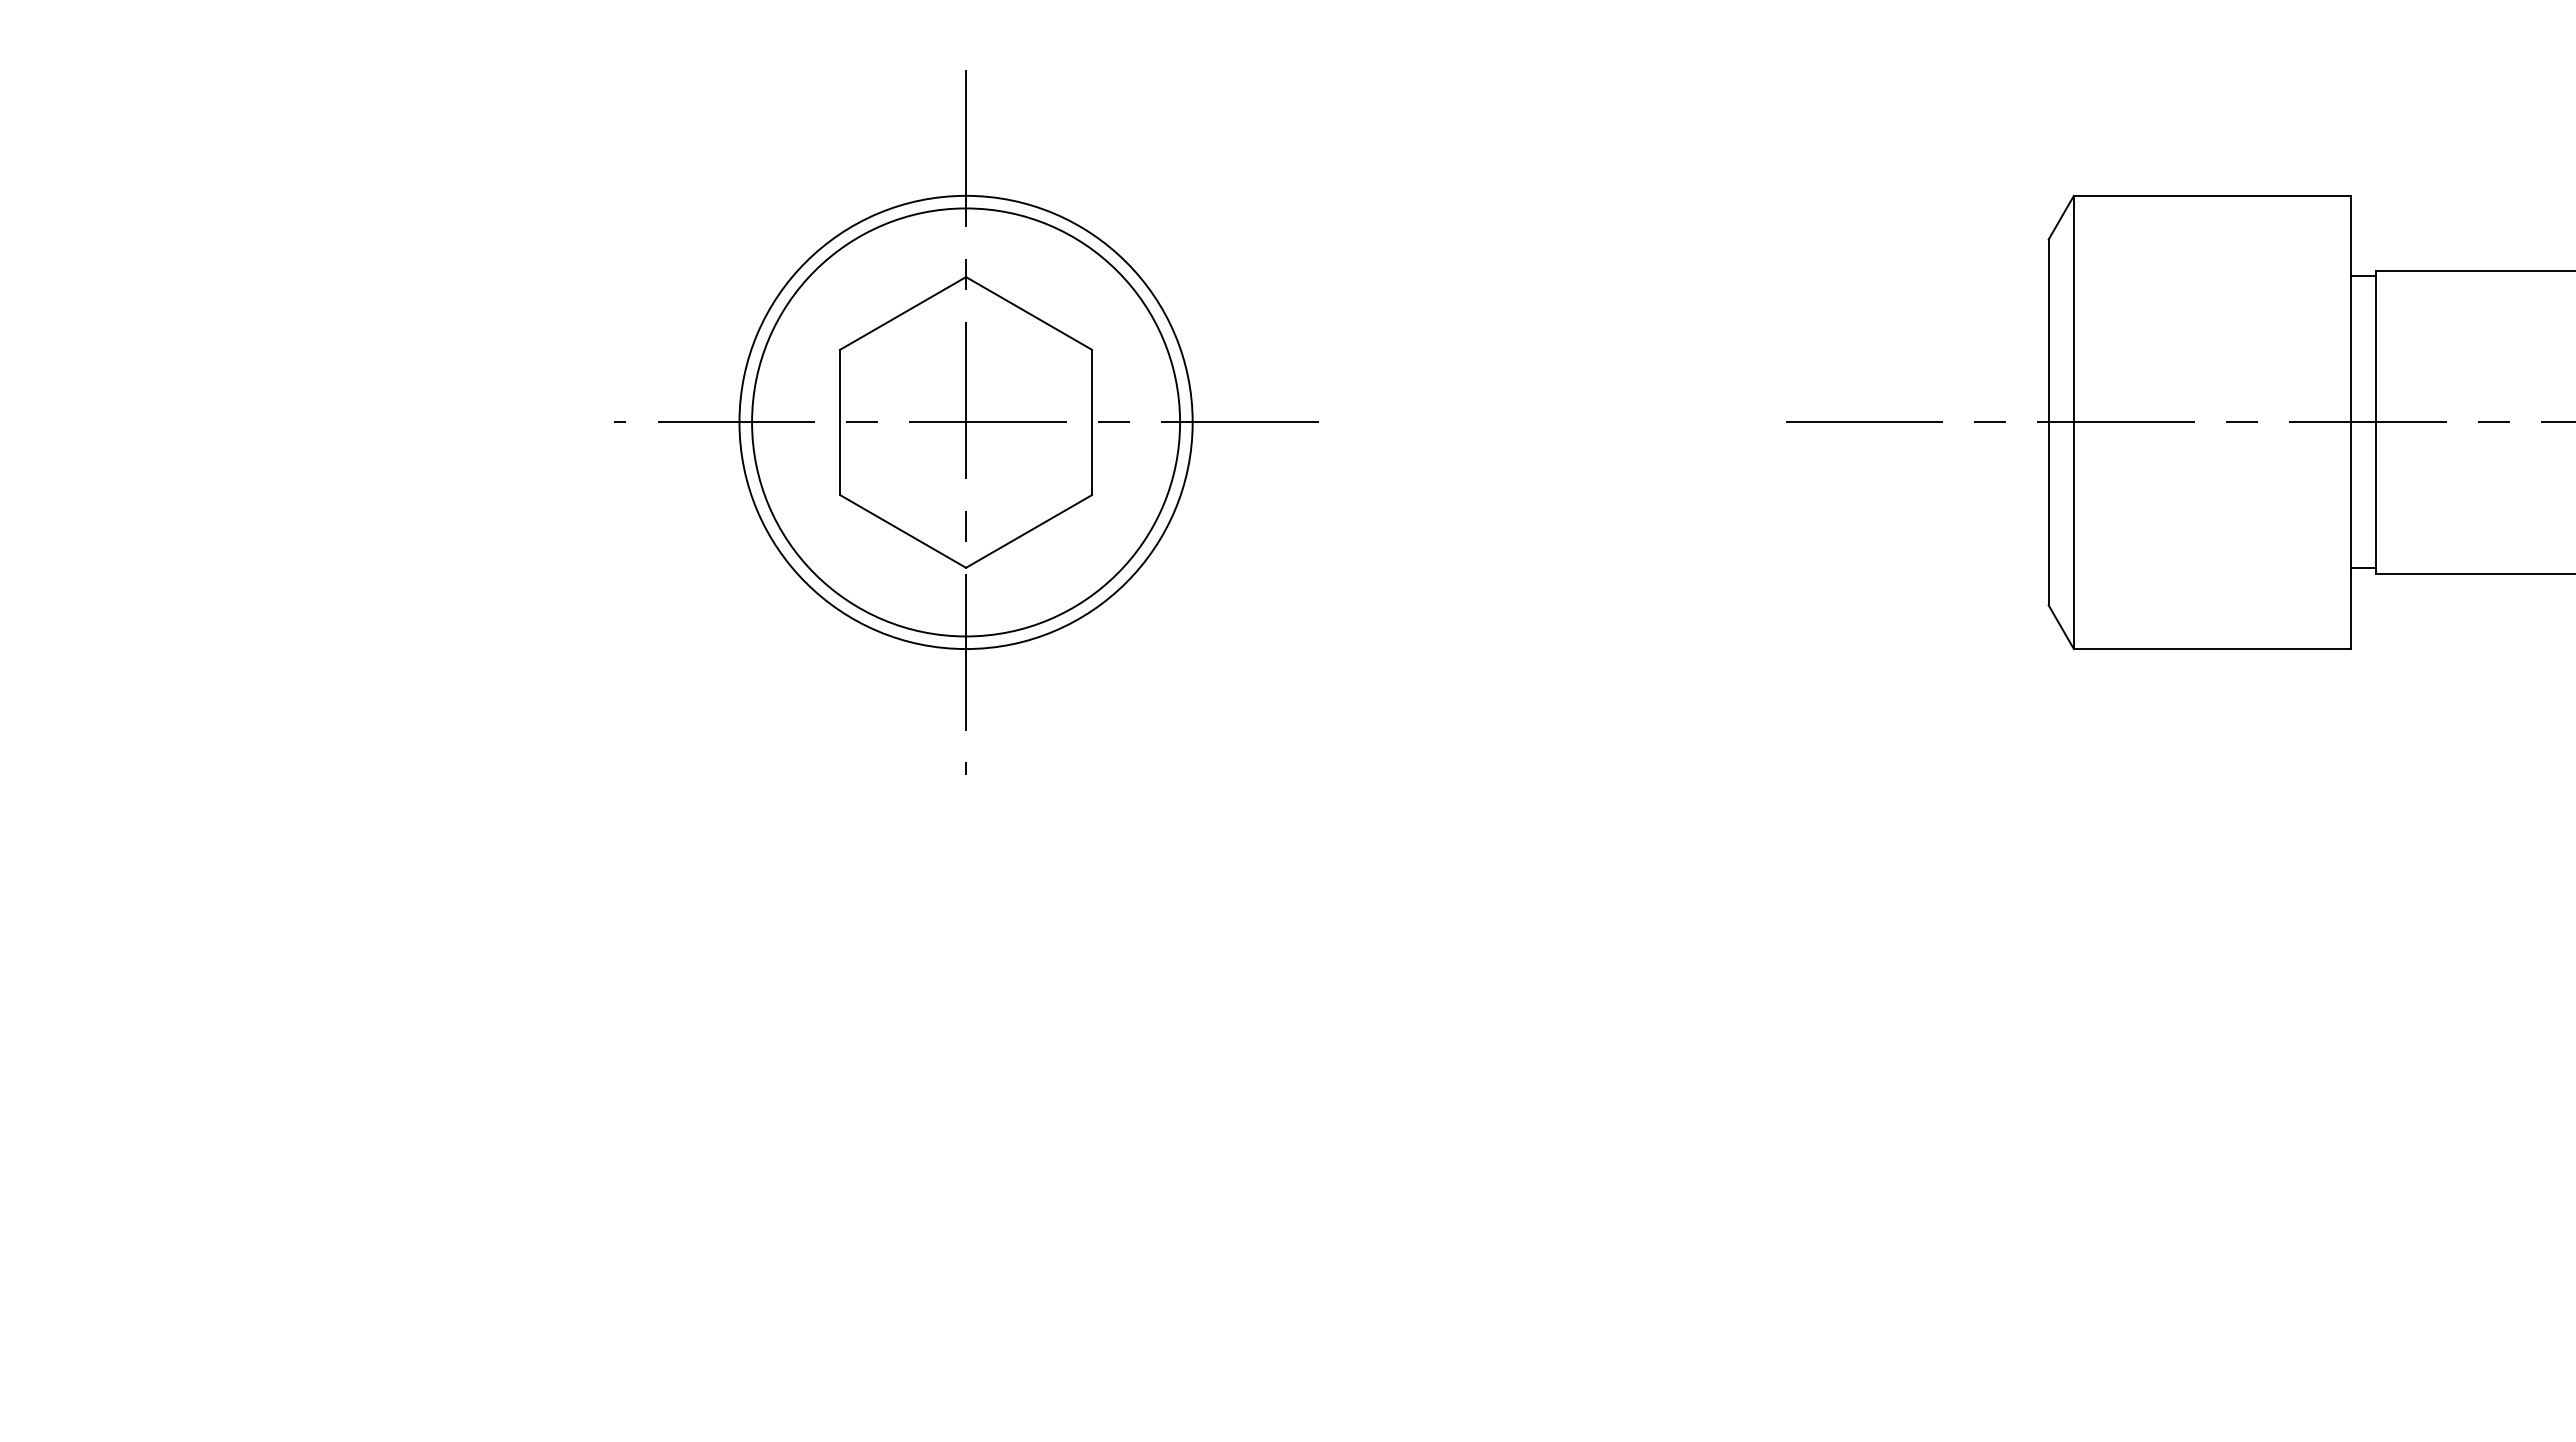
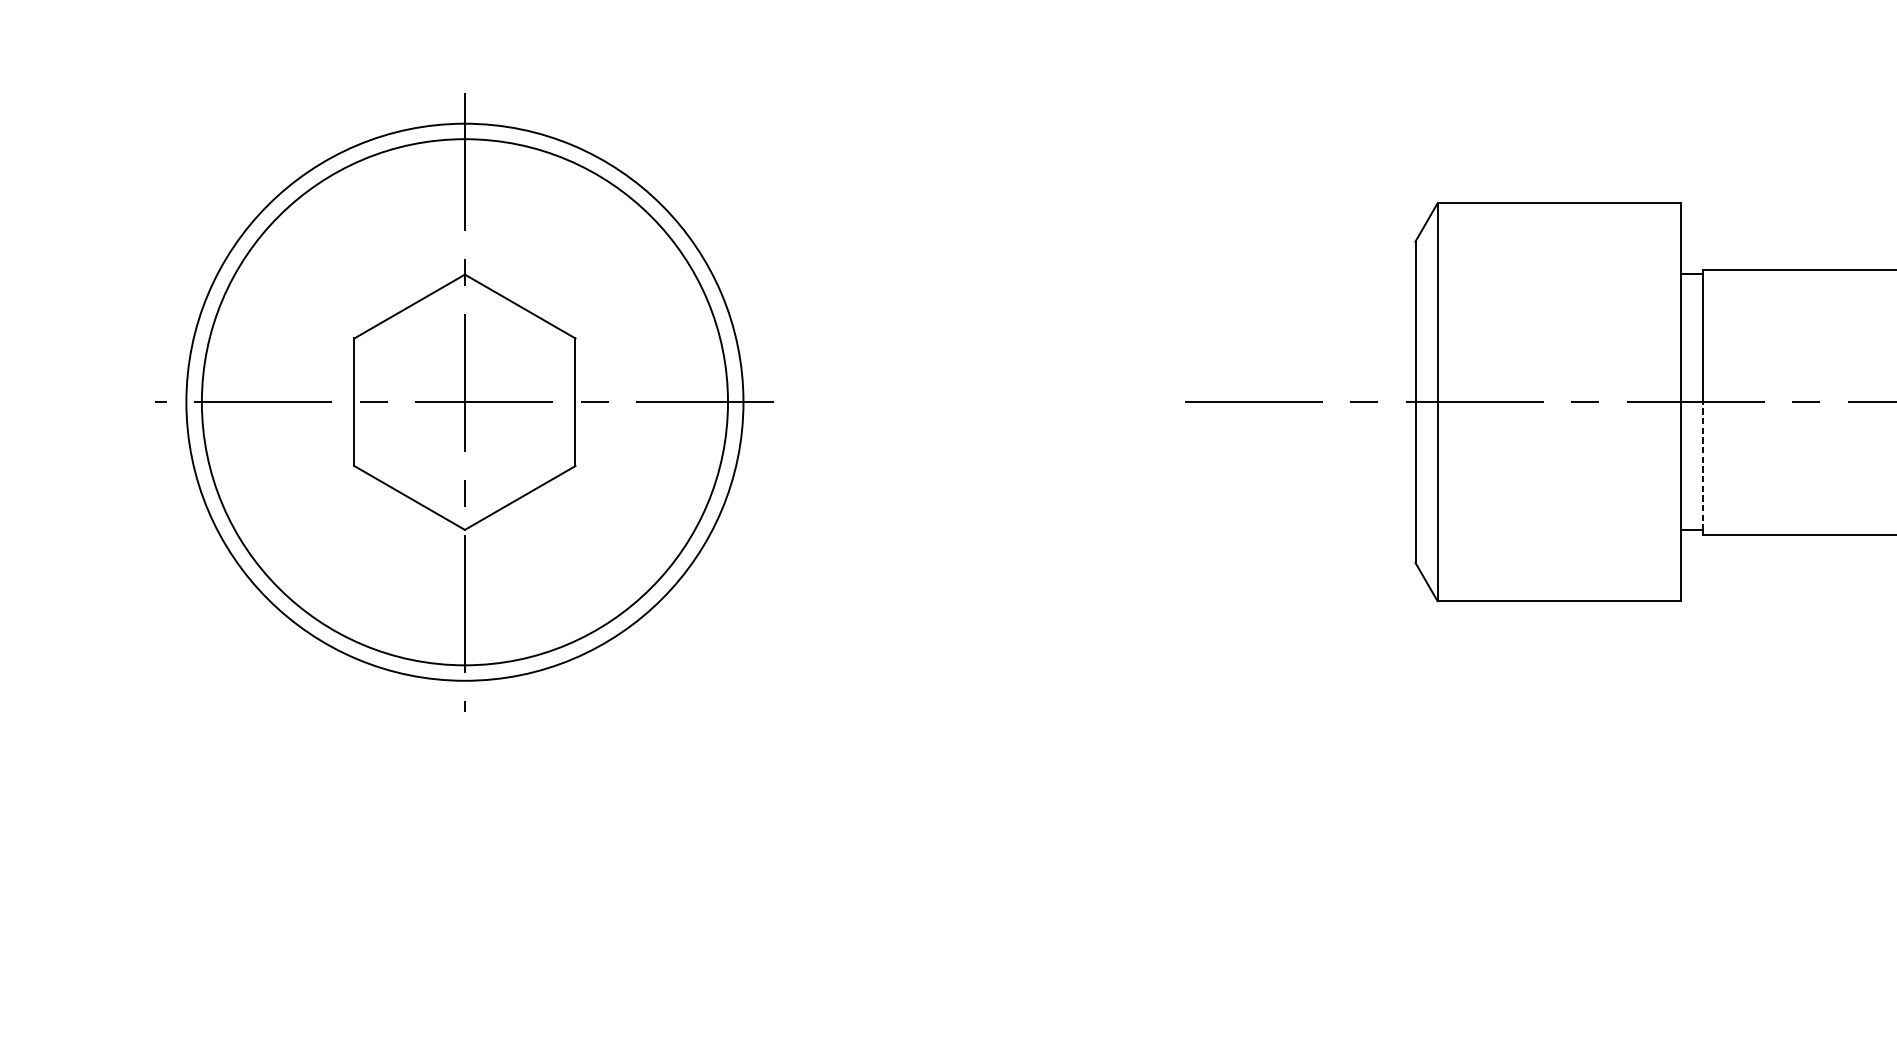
circle: (965, 422) -> (464, 402), size x1.4
circle: (966, 422) -> (465, 402), size x1.4
line: (2376, 494) -> (1703, 465), solid -> dashed

